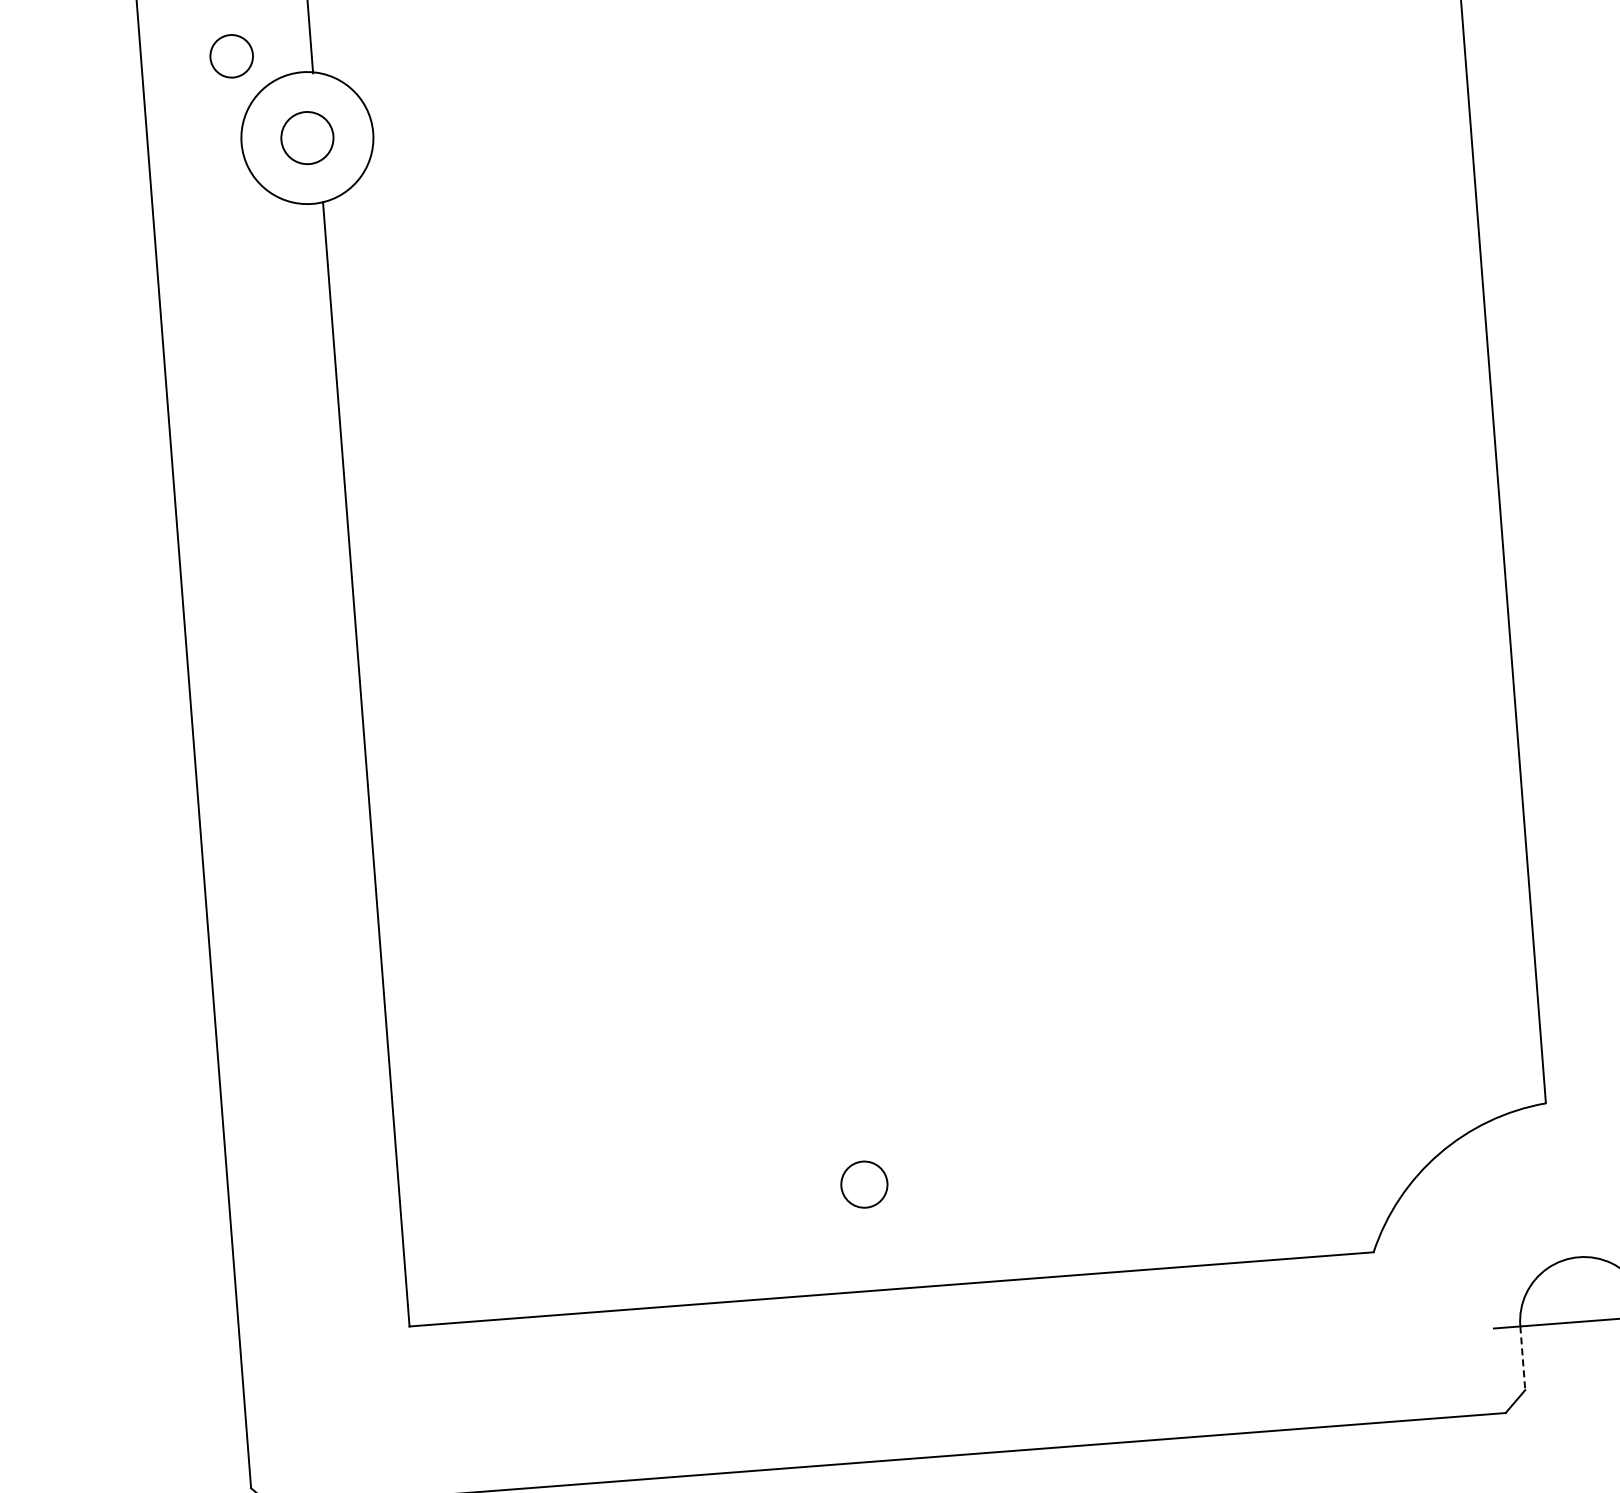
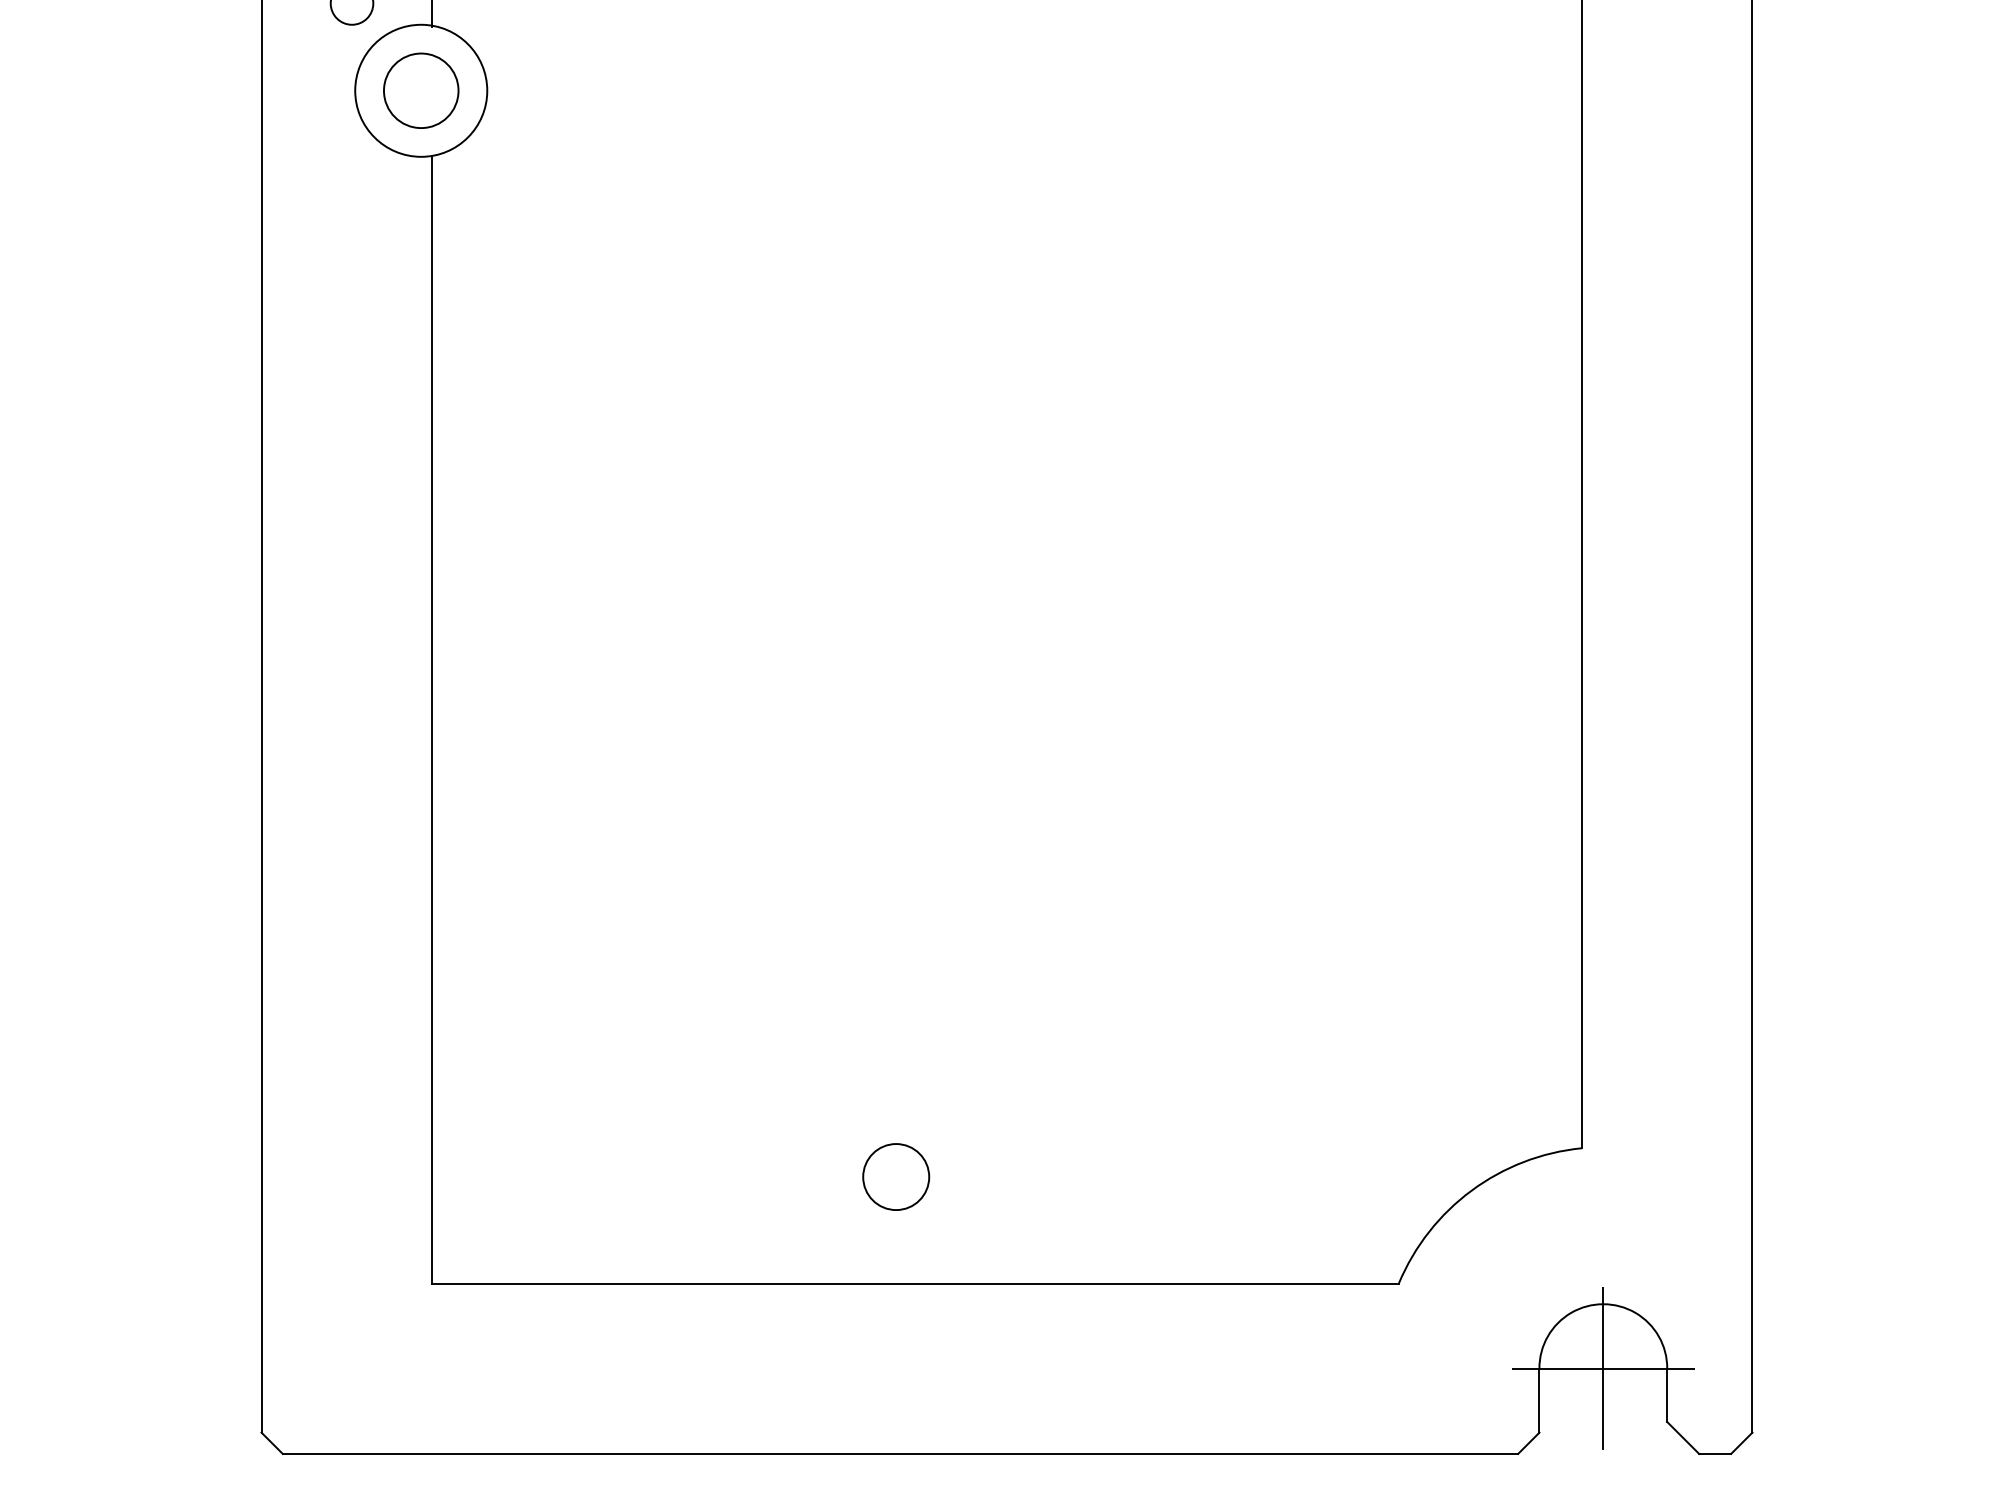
circle: (306, 137) -> (420, 90), size x1.43
circle: (864, 1184) -> (896, 1176), size x1.43
line: (1584, 1321) -> (1603, 1368), added
line: (1522, 1358) -> (1539, 1400), dashed -> solid

